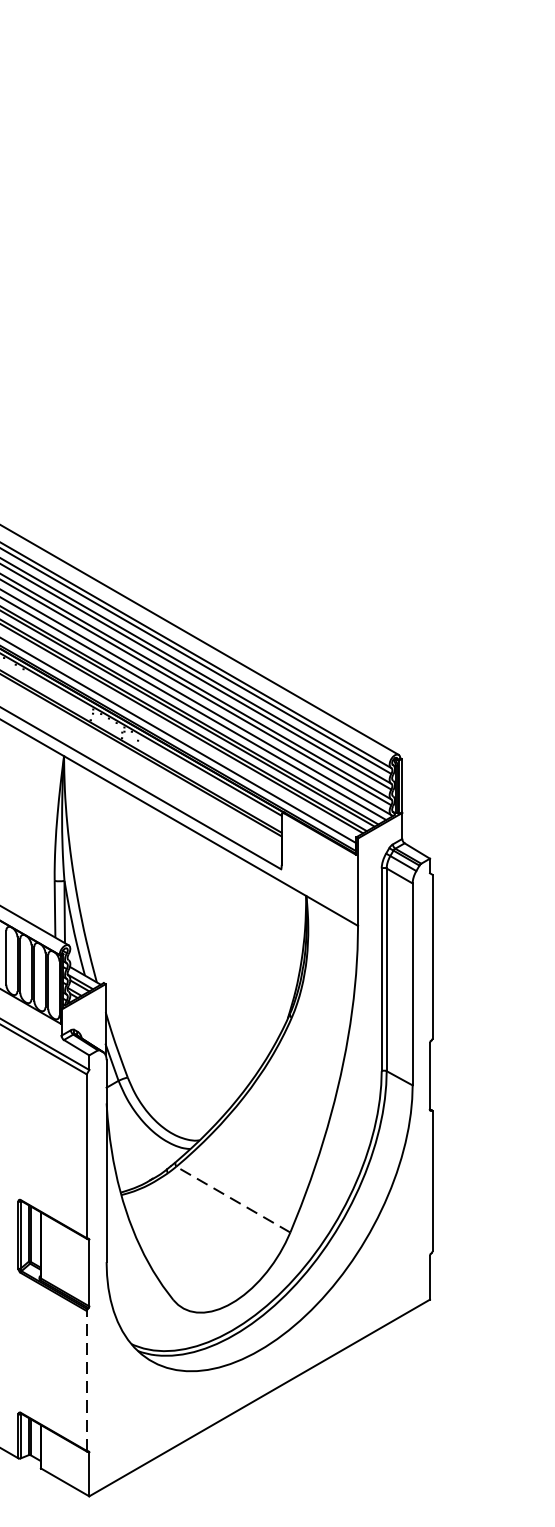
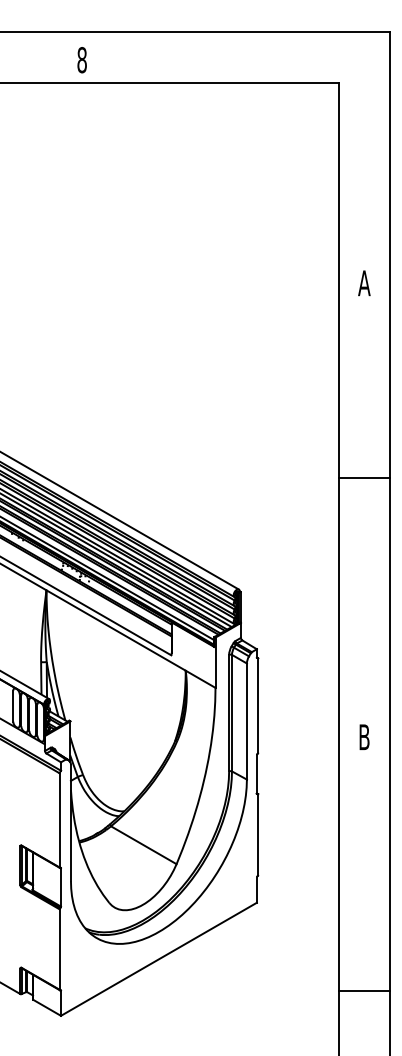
line: (232, 1200) -> (143, 845), dashed -> solid
line: (86, 1380) -> (59, 949), dashed -> solid

